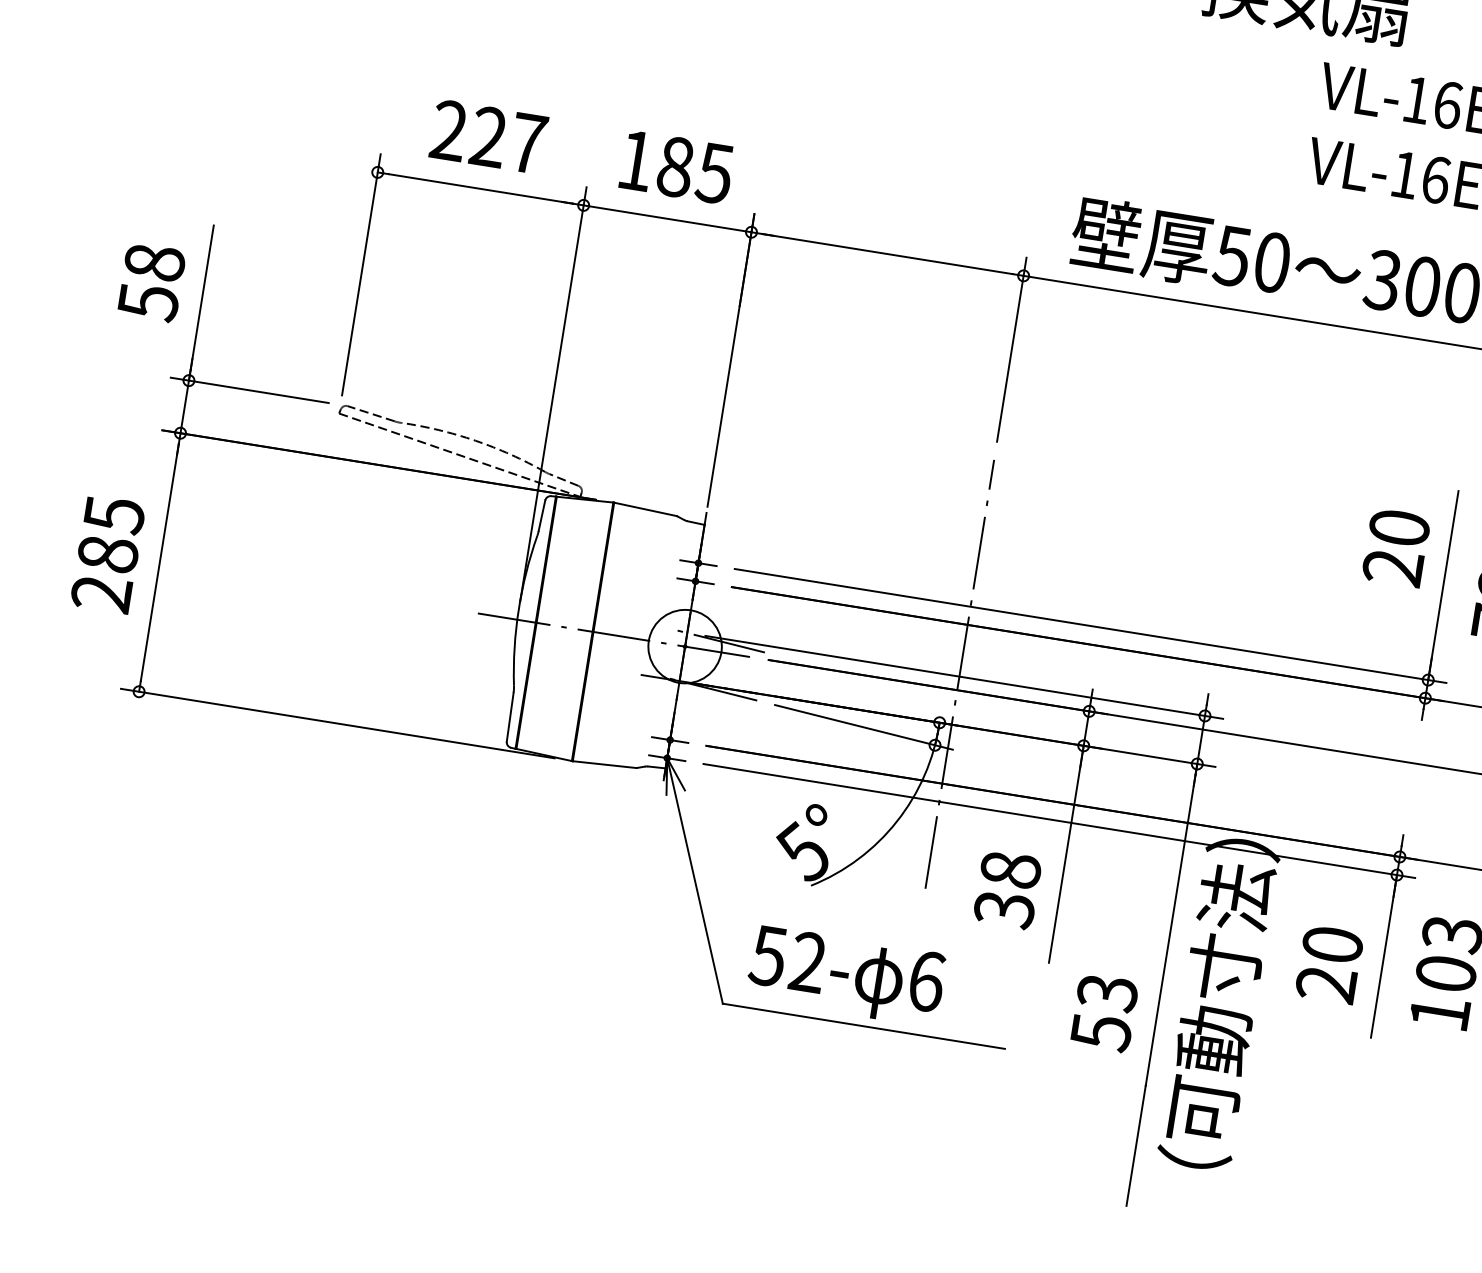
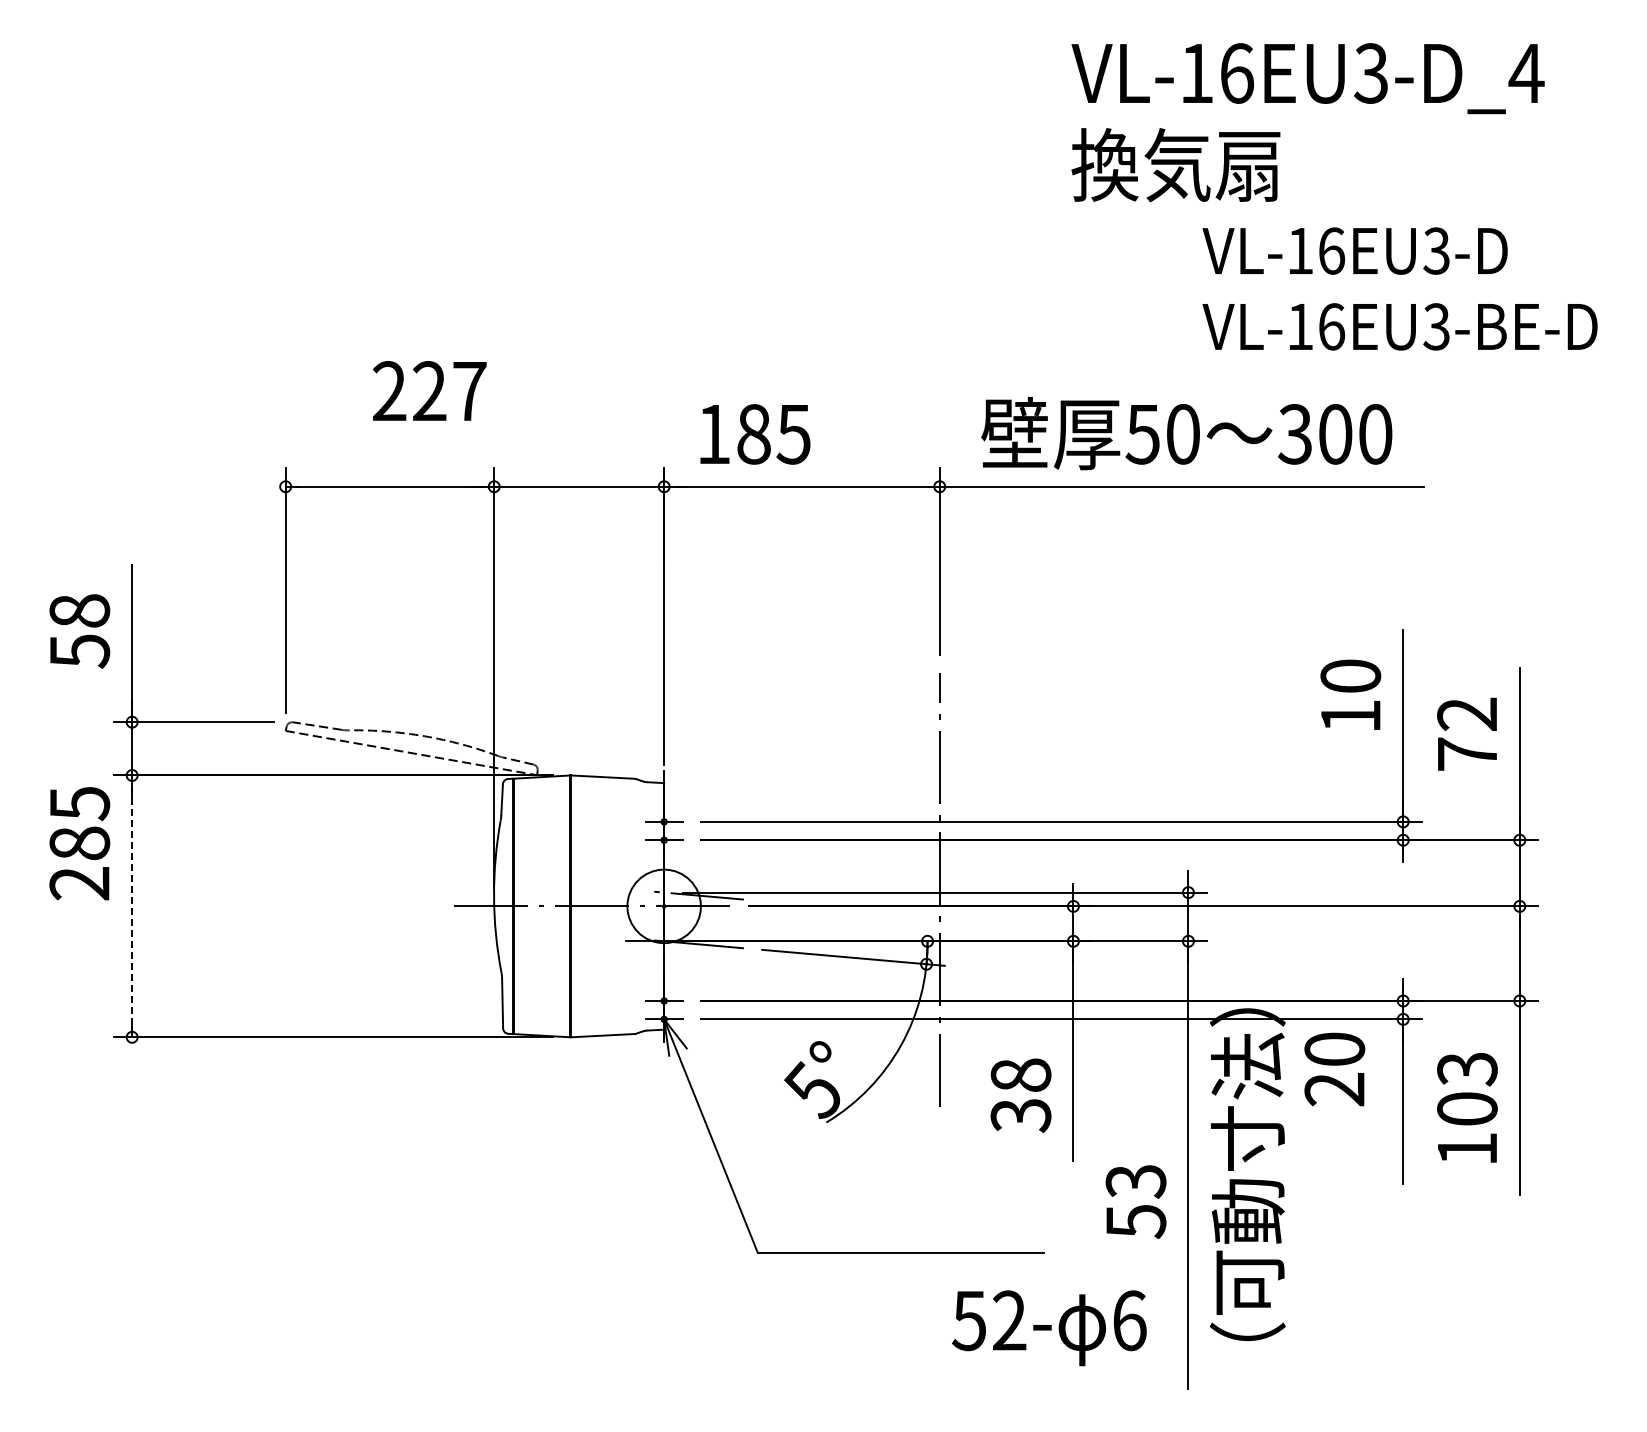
text: (488, 136) -> (429, 390), moved
text: (677, 167) -> (755, 434), moved
text: (107, 554) -> (79, 843), moved
line: (160, 562) -> (132, 906), solid -> dashed
text: (1392, 567) -> (1350, 716), 20 -> 10
text: (1329, 964) -> (1334, 1069), moved
text: (846, 976) -> (1049, 1328), moved

